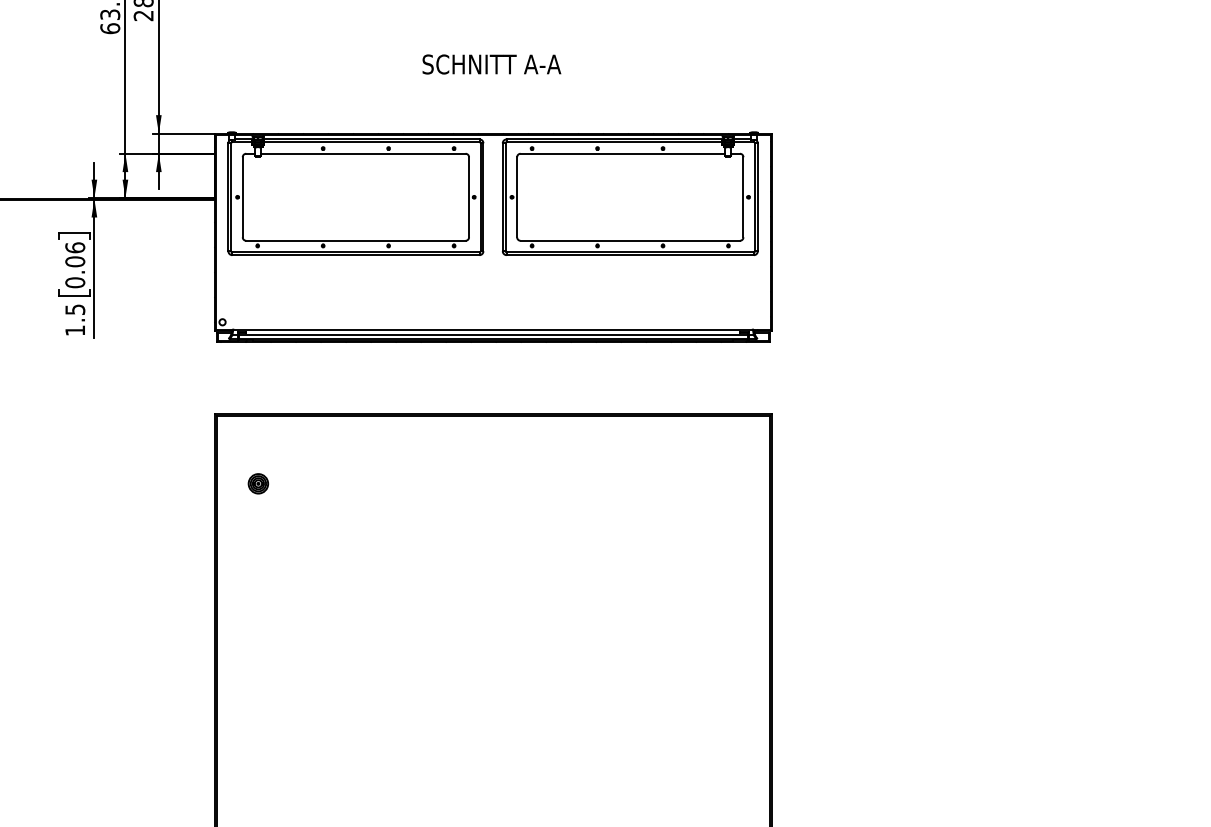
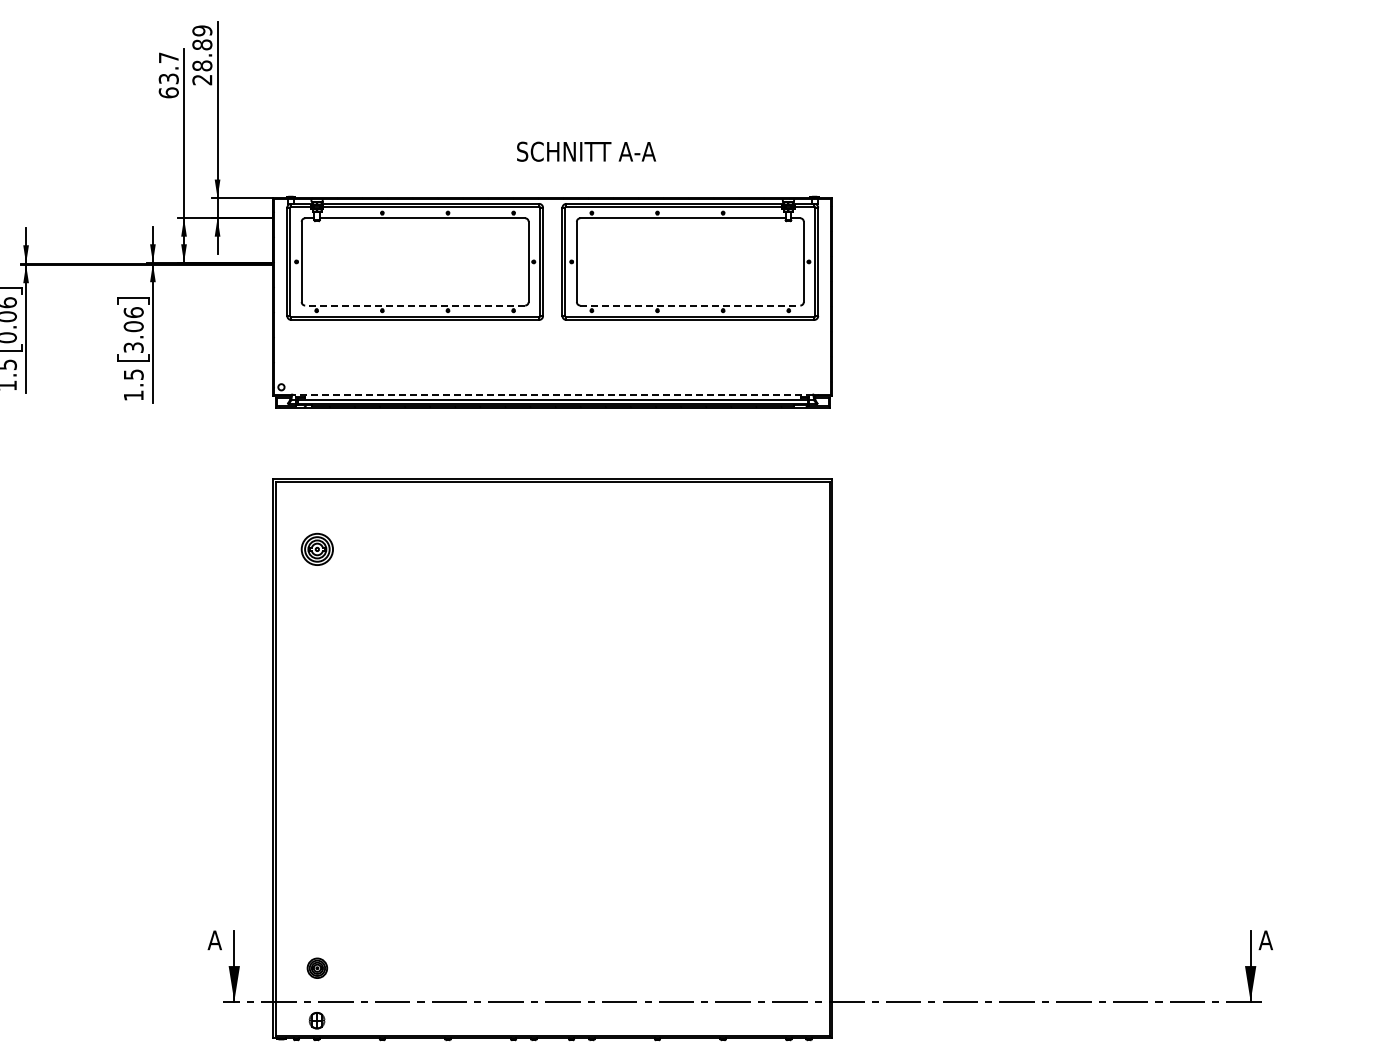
text: (491, 64) -> (586, 151), moved
line: (356, 240) -> (415, 305), solid -> dashed
line: (630, 240) -> (690, 305), solid -> dashed
text: (75, 282) -> (133, 347), 0.06 -> 3.06
line: (492, 329) -> (552, 394), solid -> dashed
part: (258, 483) -> (317, 548), size x1.6

